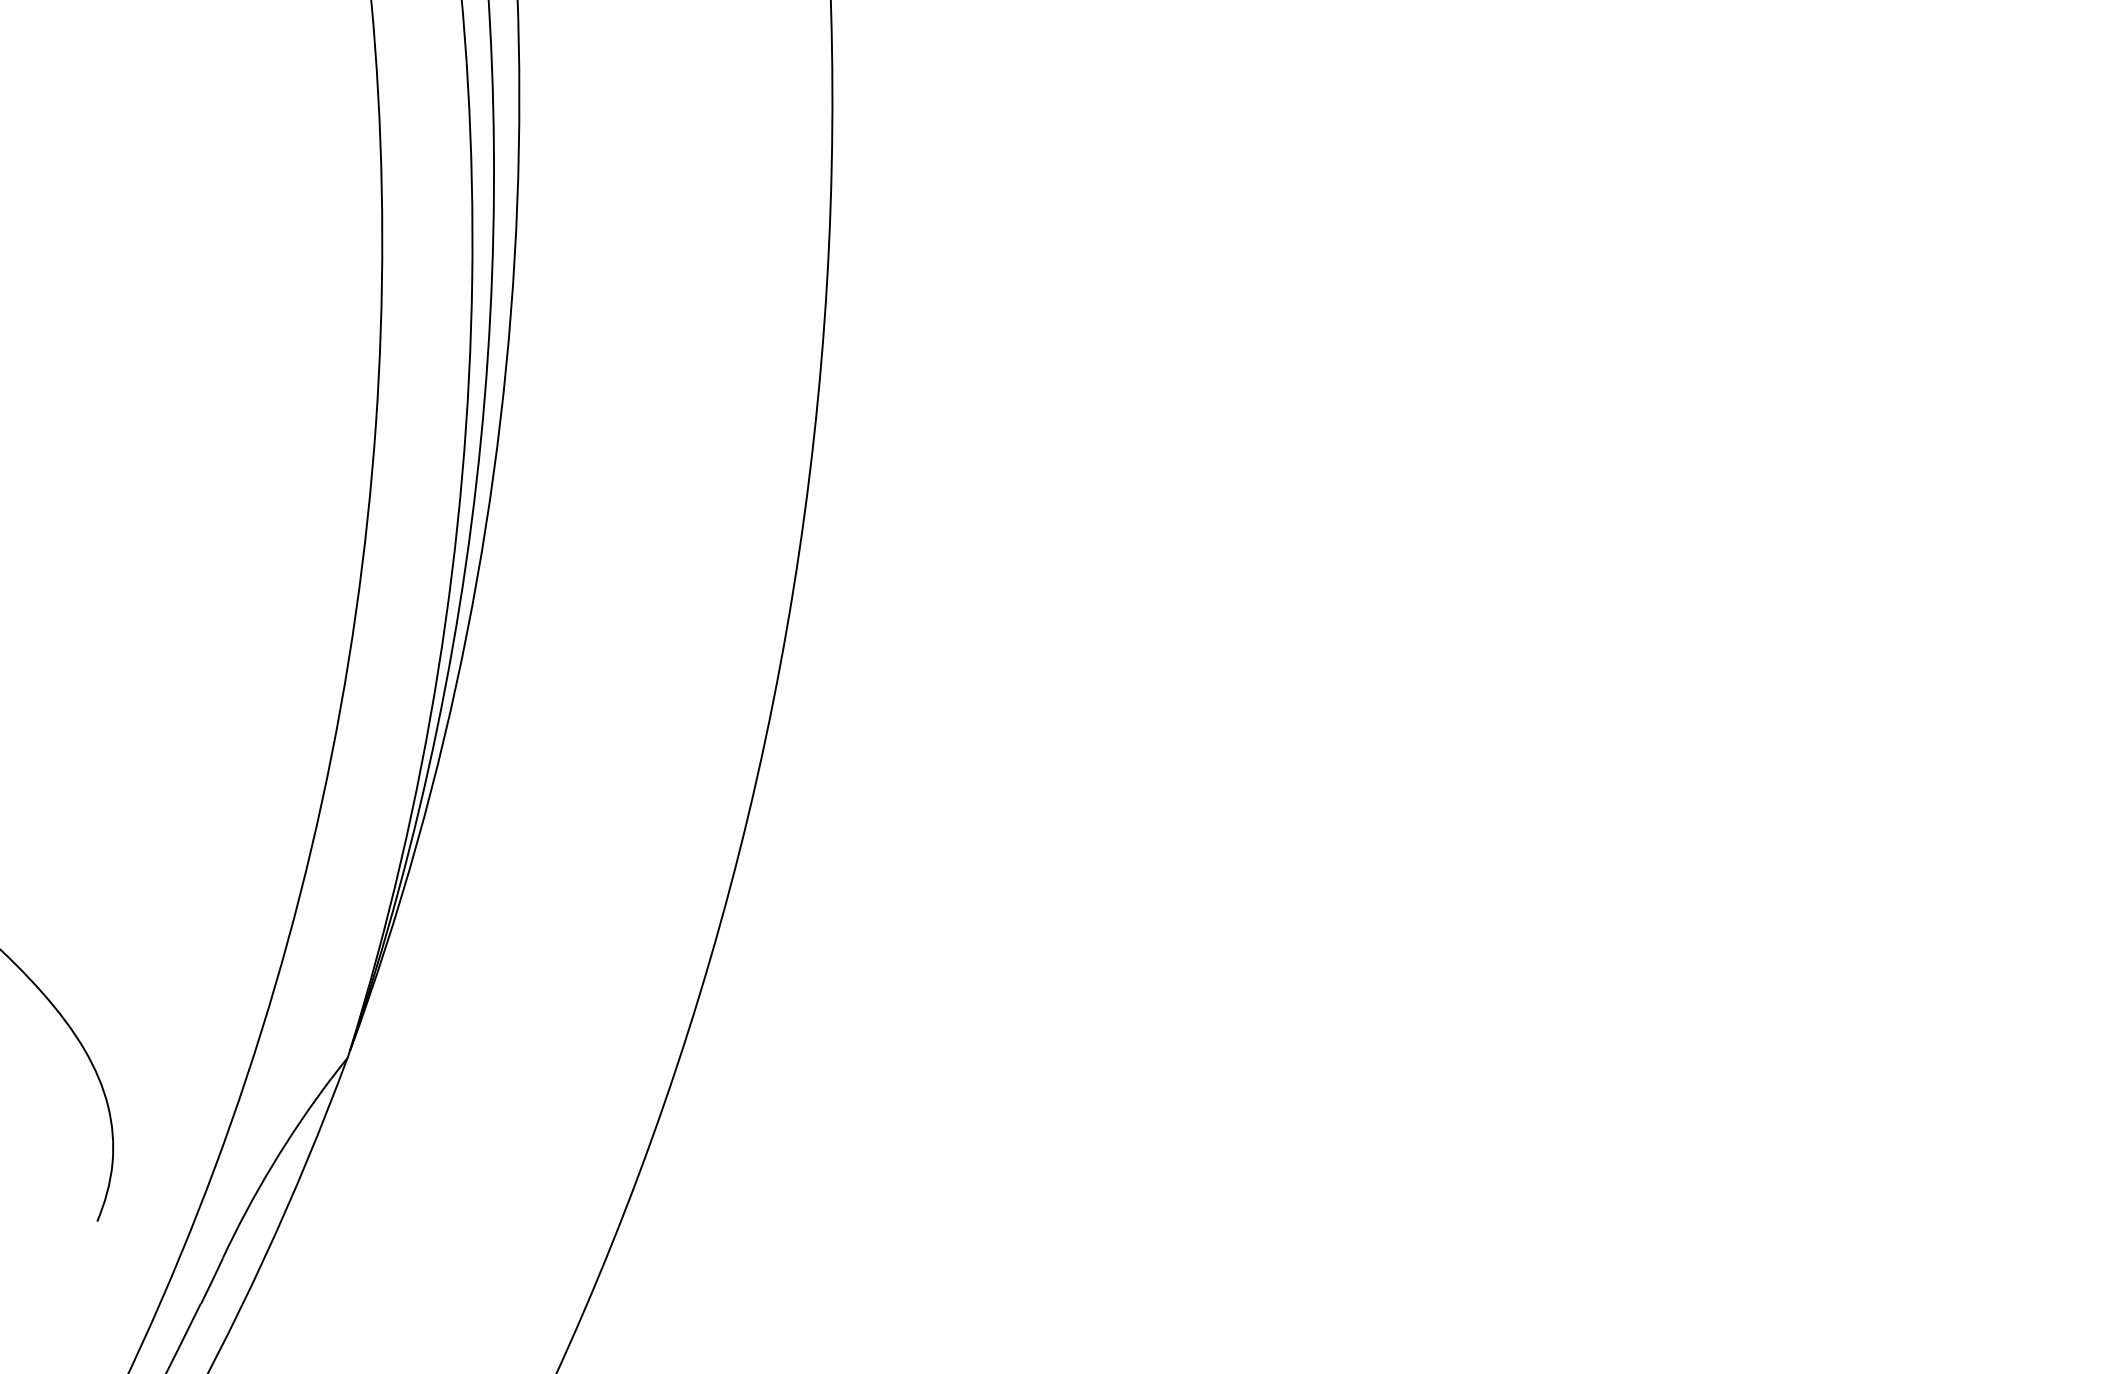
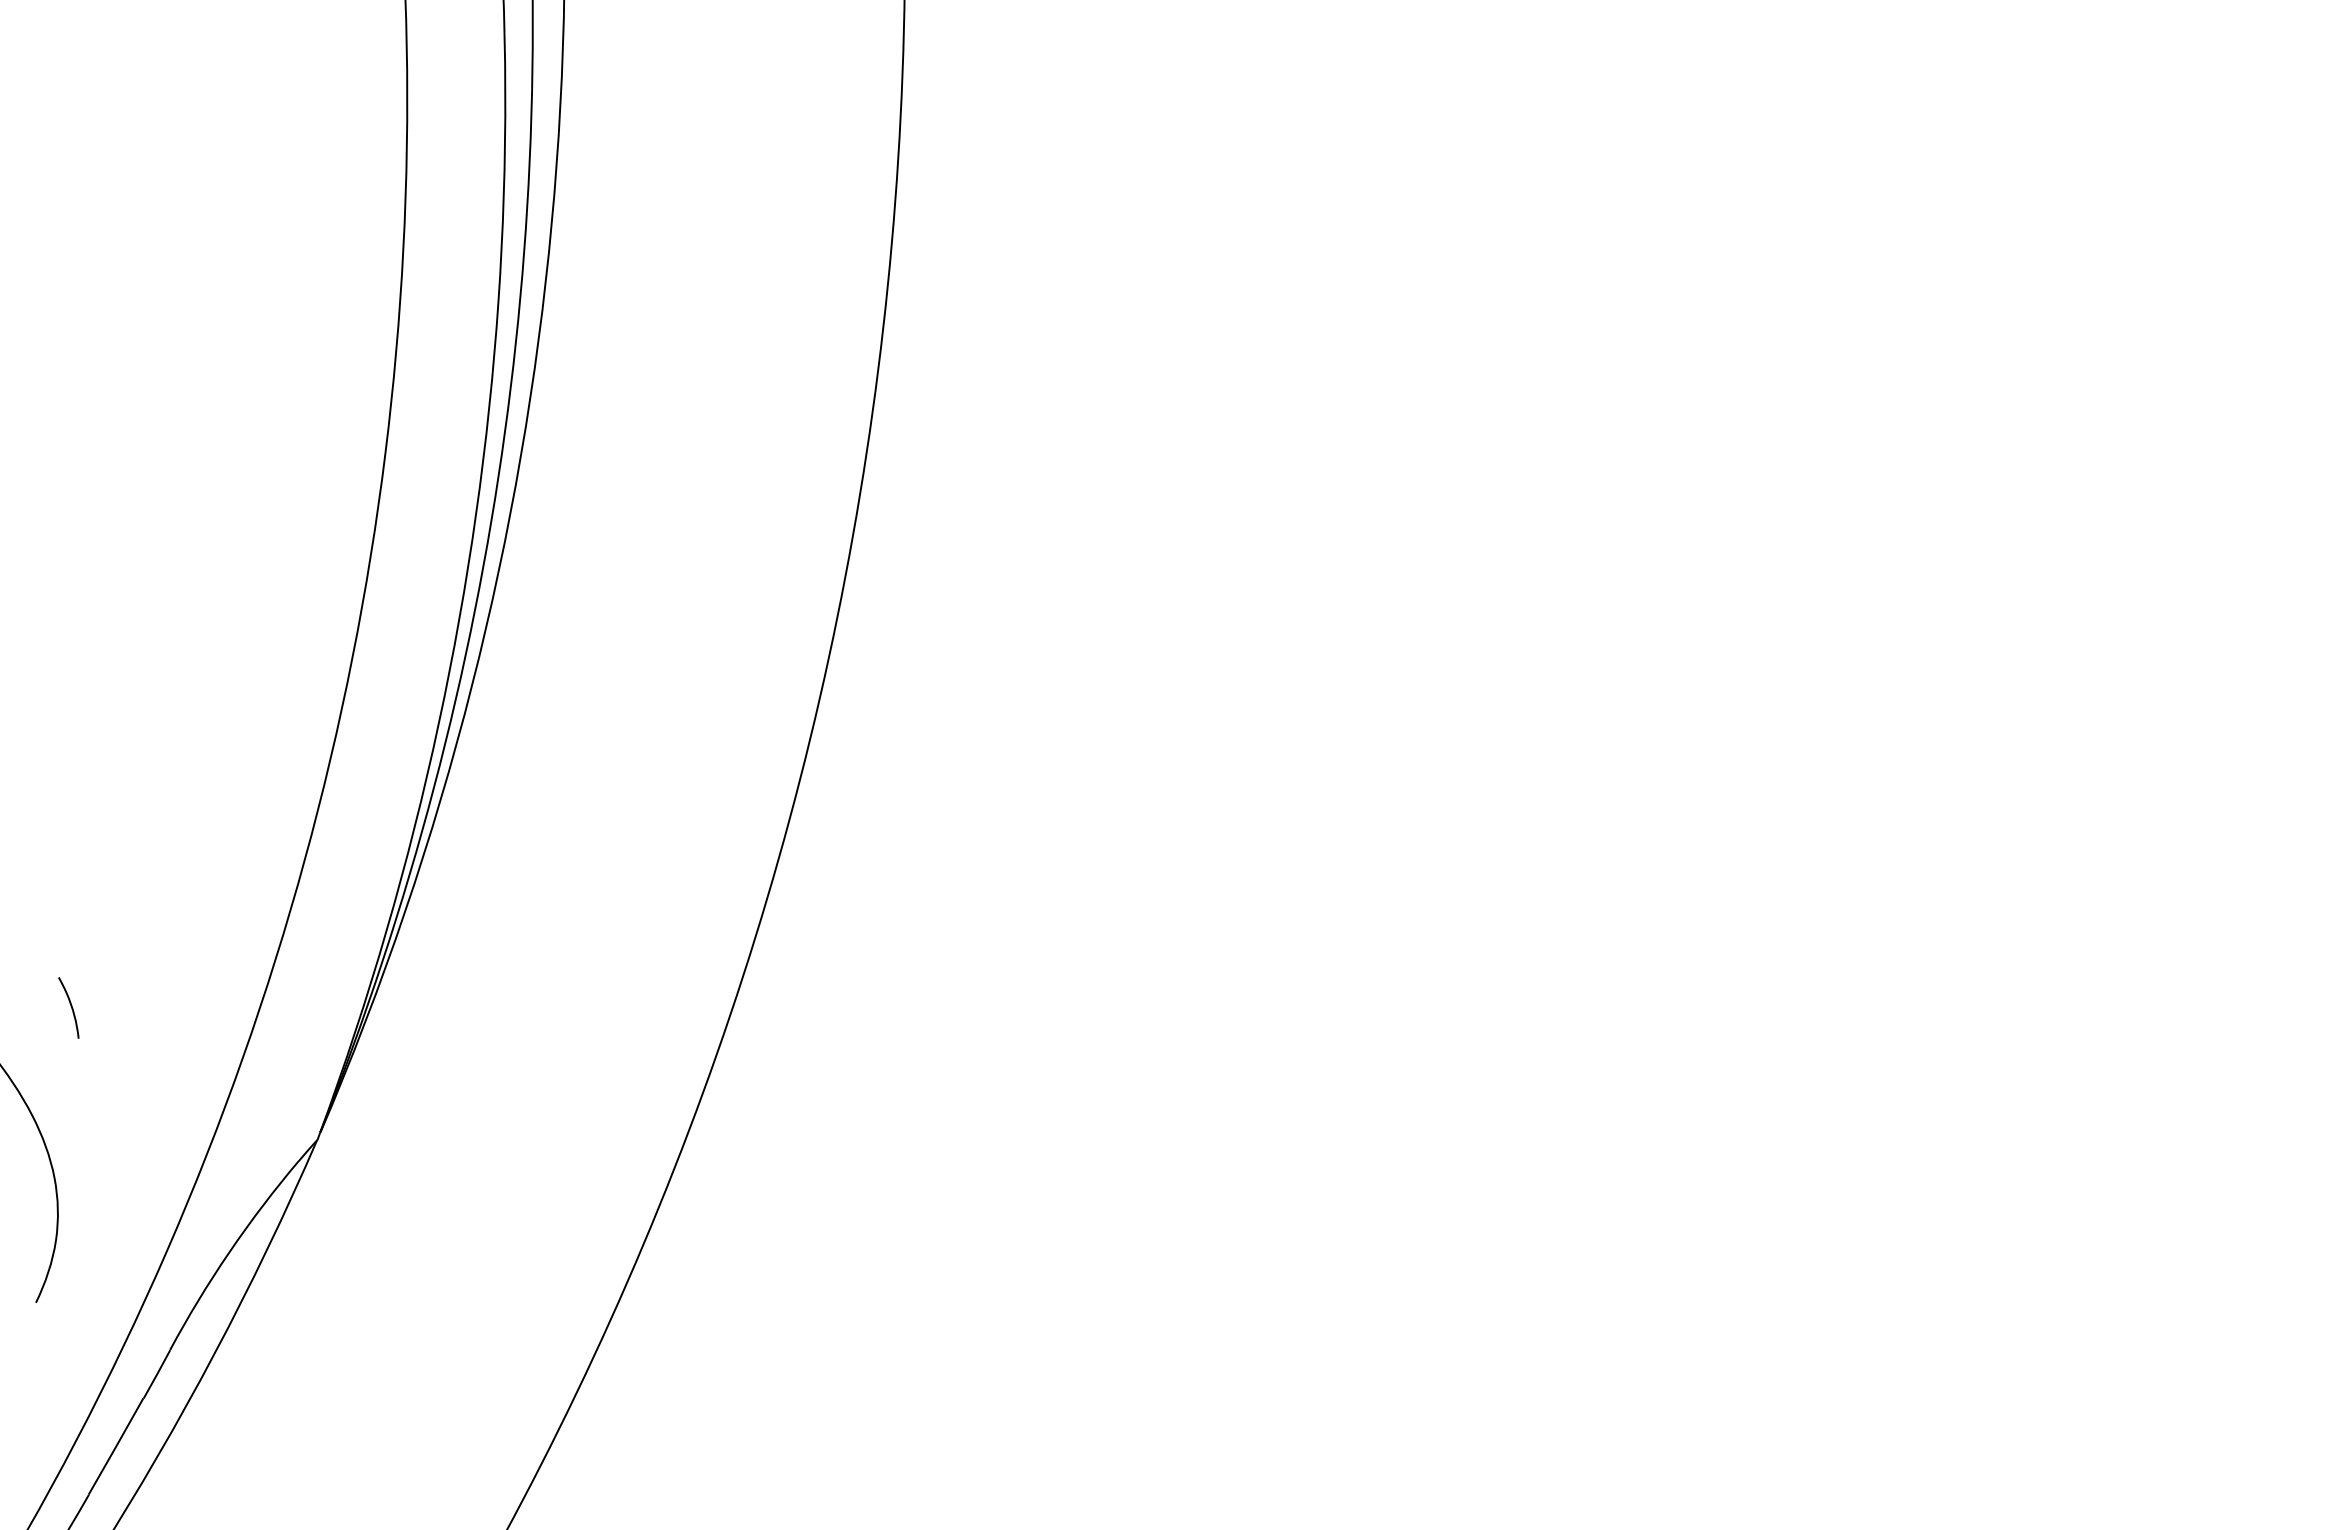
curve: (114, 947) -> (70, 1006), added

